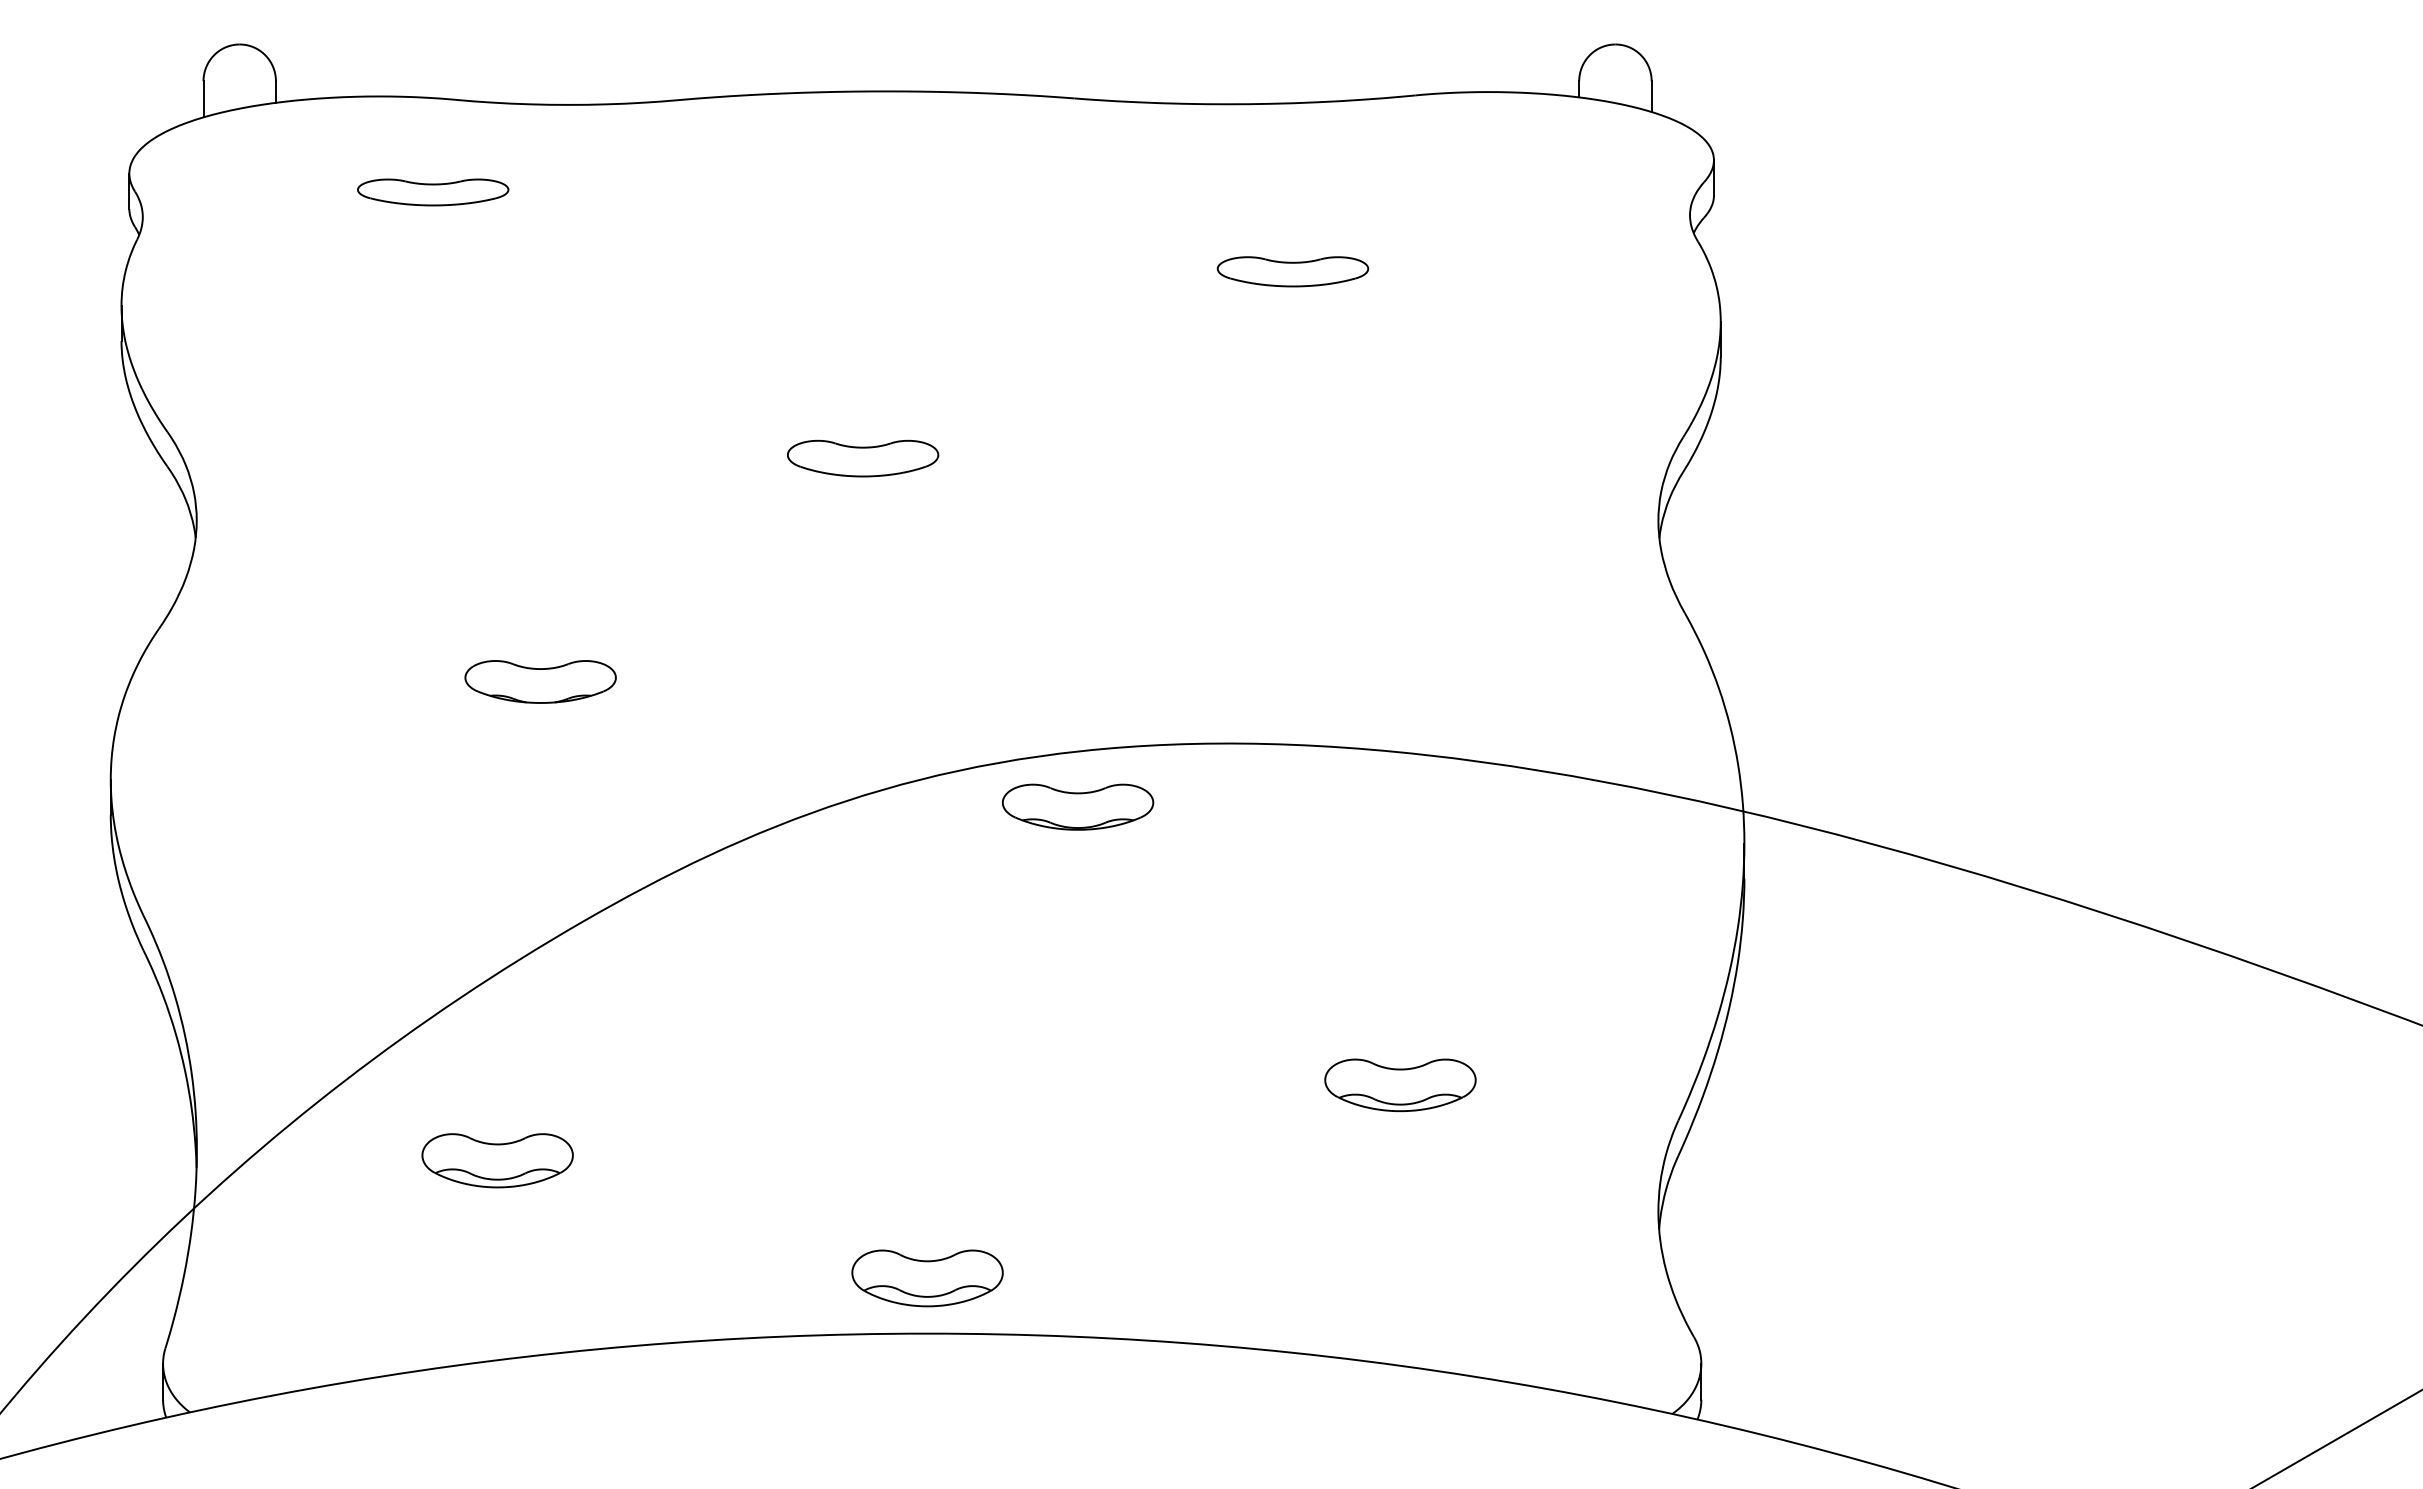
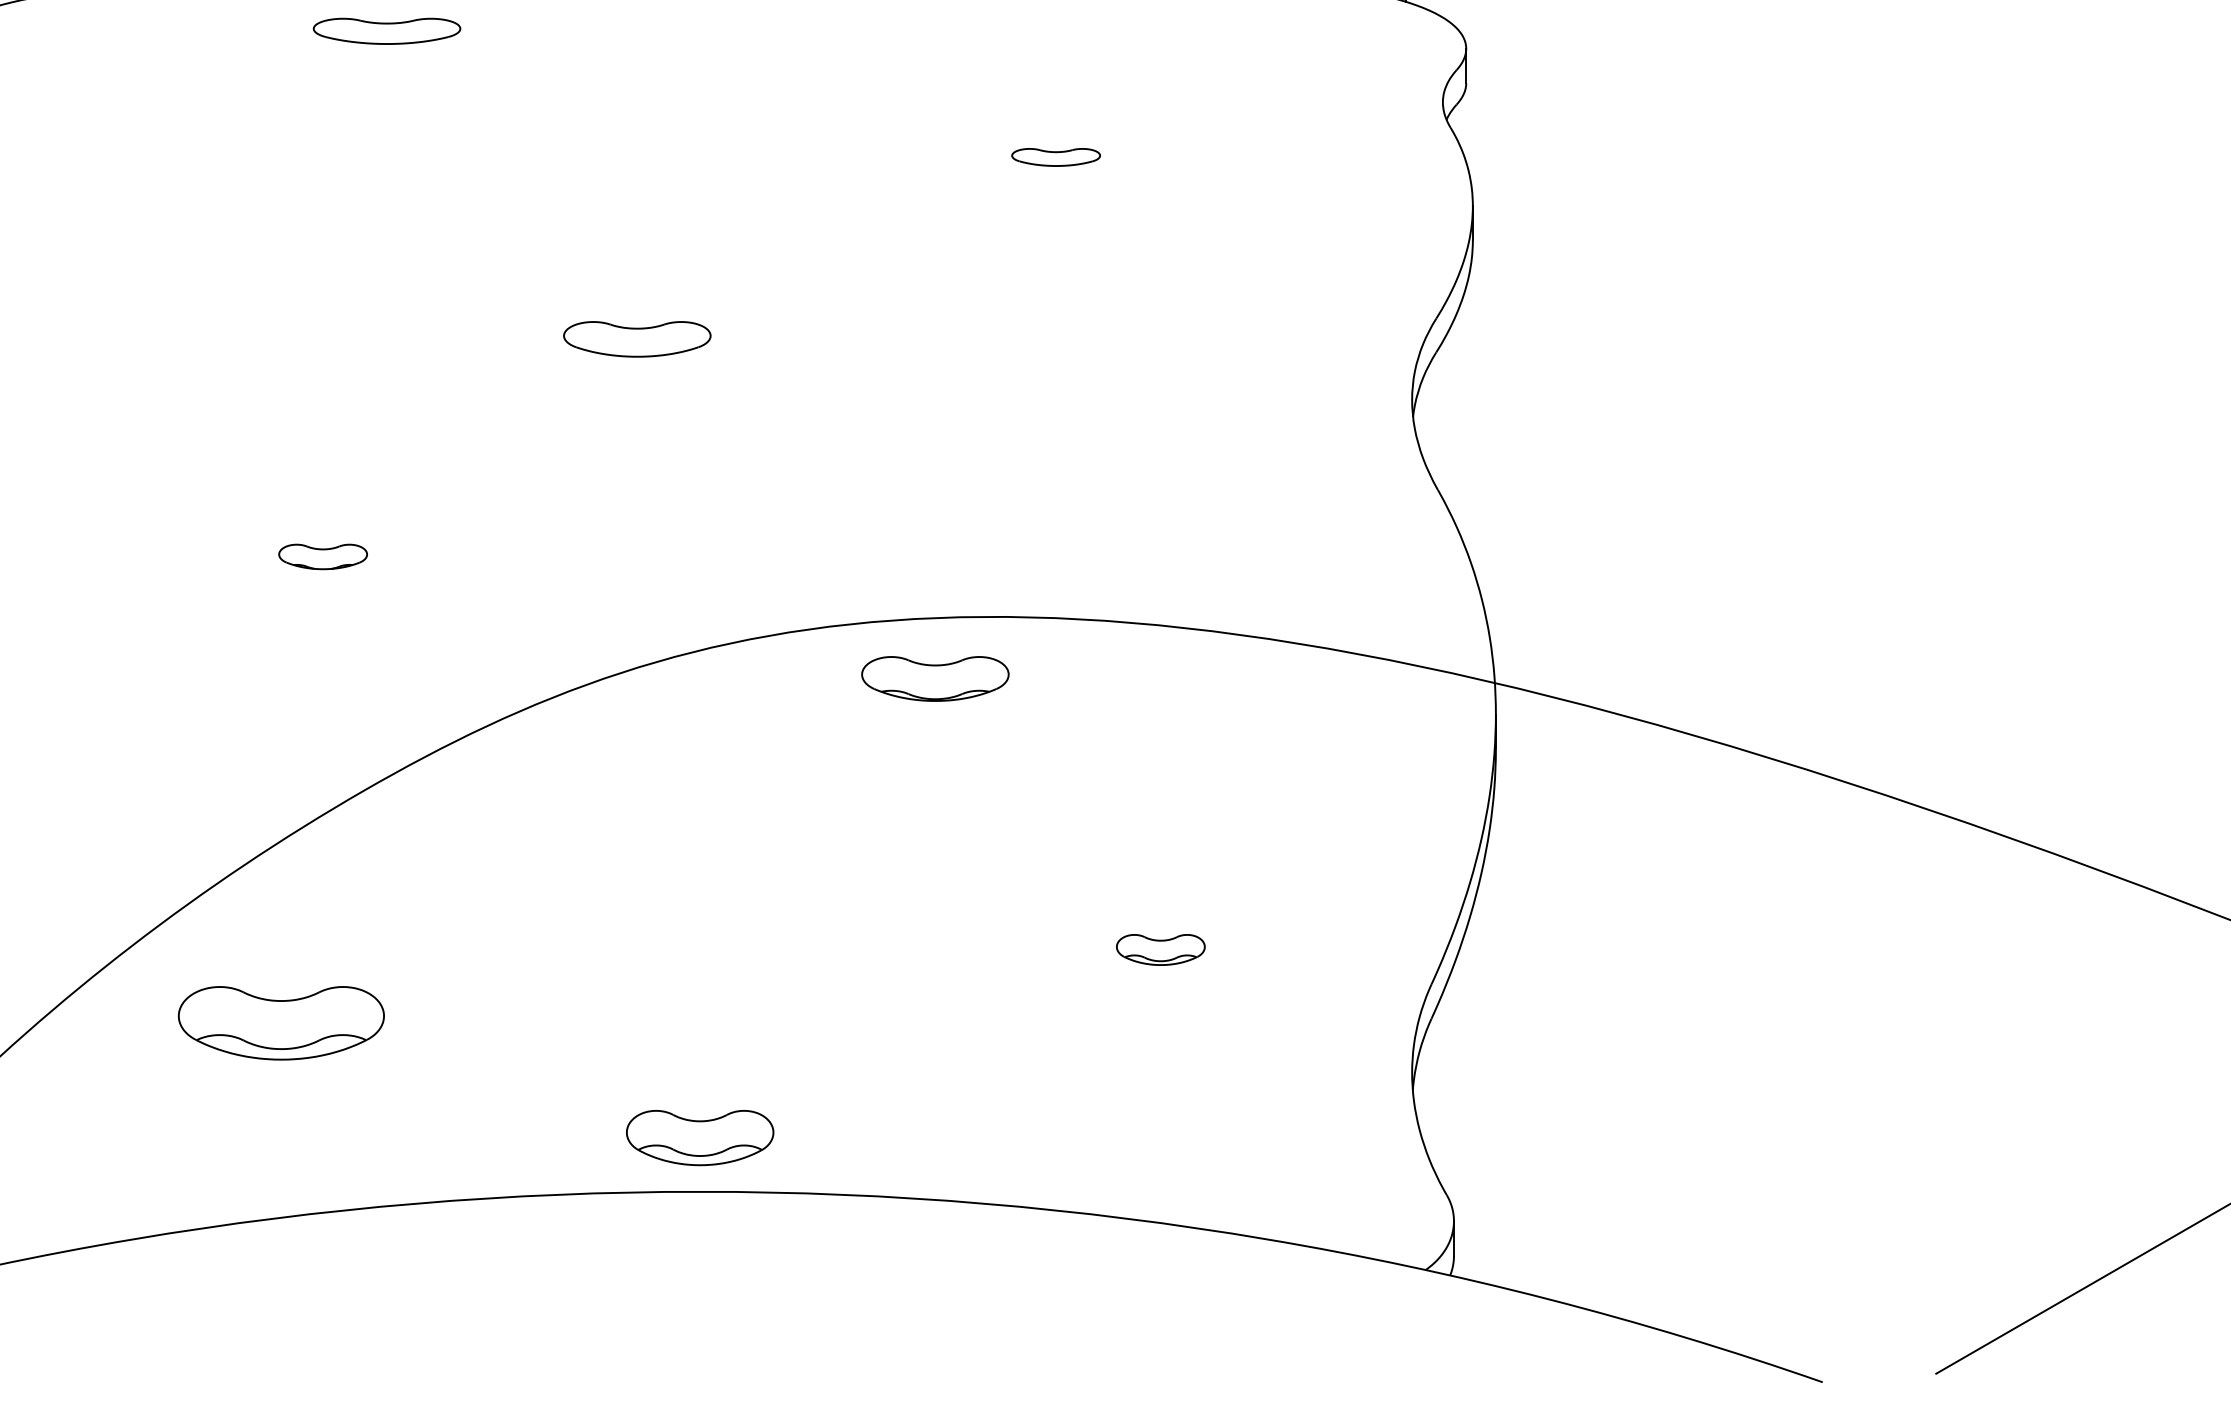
part: (433, 192) -> (387, 31), moved
part: (1292, 271) -> (1055, 157), size x0.6
part: (540, 681) -> (323, 556), size x0.6
part: (1077, 806) -> (934, 678), moved
part: (1400, 1085) -> (1160, 950), size x0.6
part: (497, 1160) -> (281, 1023), size x1.4

